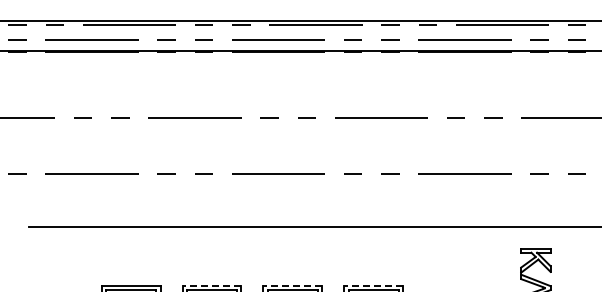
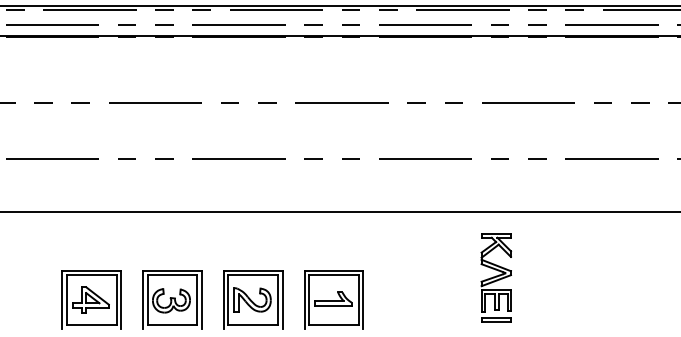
line: (211, 285) -> (171, 270), dashed -> solid
line: (292, 285) -> (252, 270), dashed -> solid
line: (373, 285) -> (333, 270), dashed -> solid

